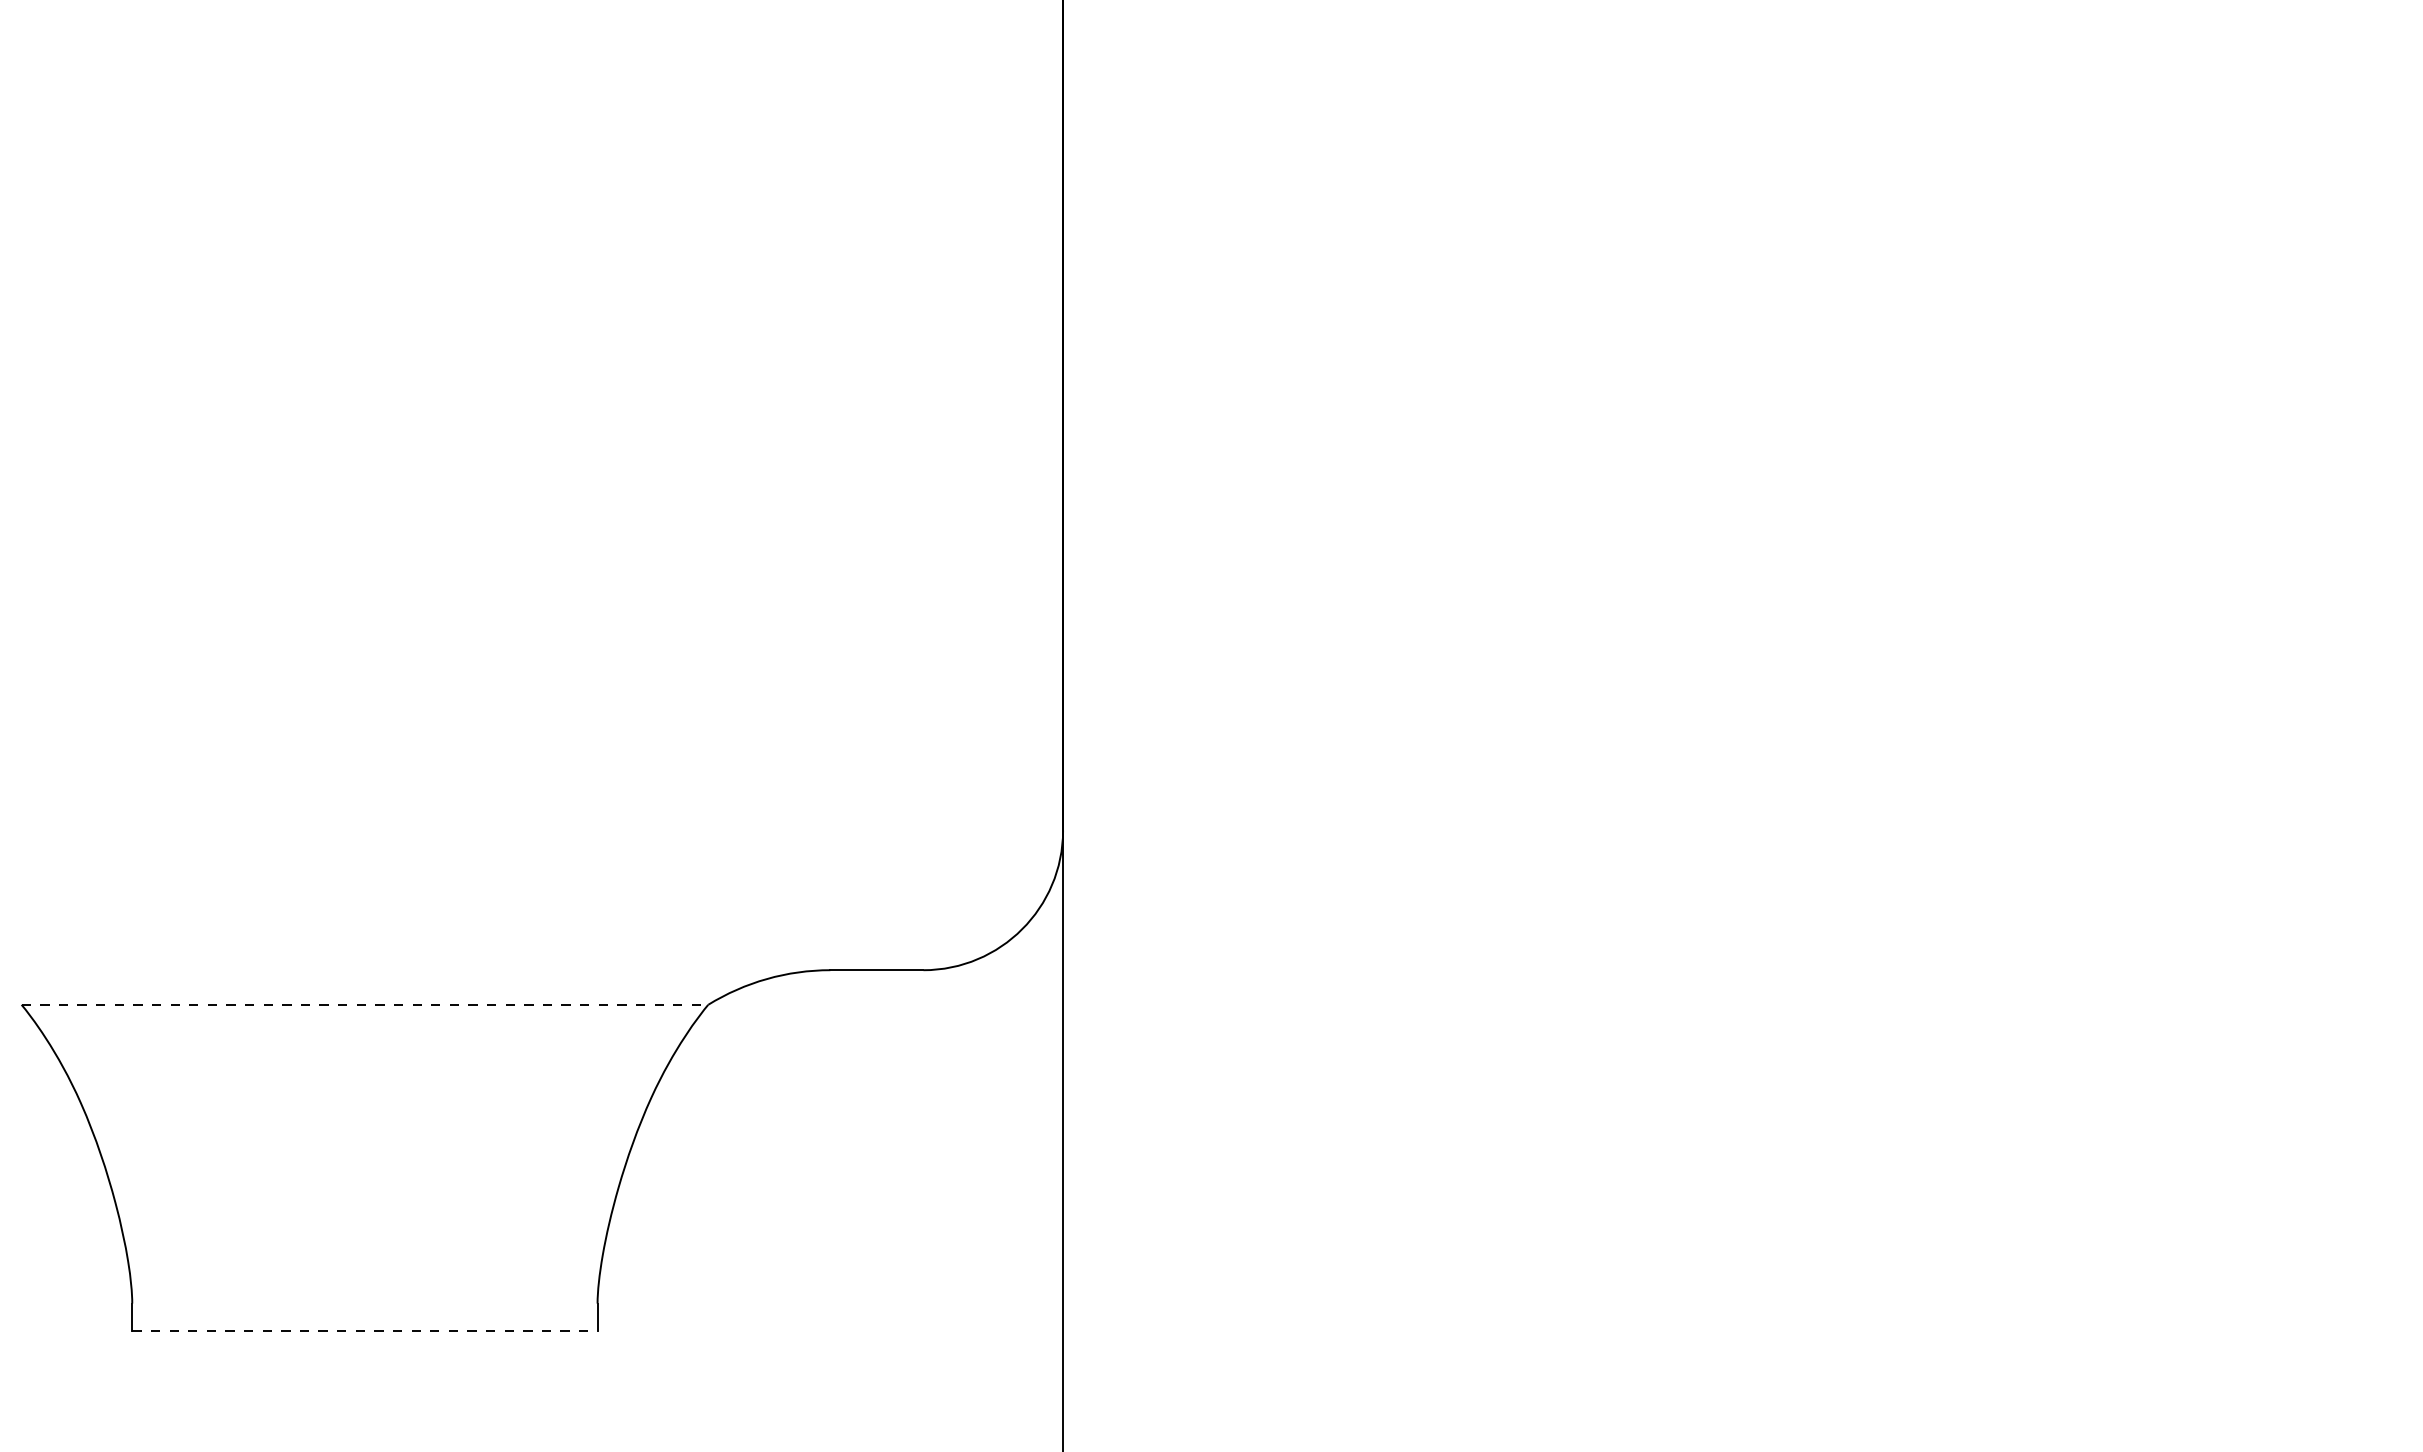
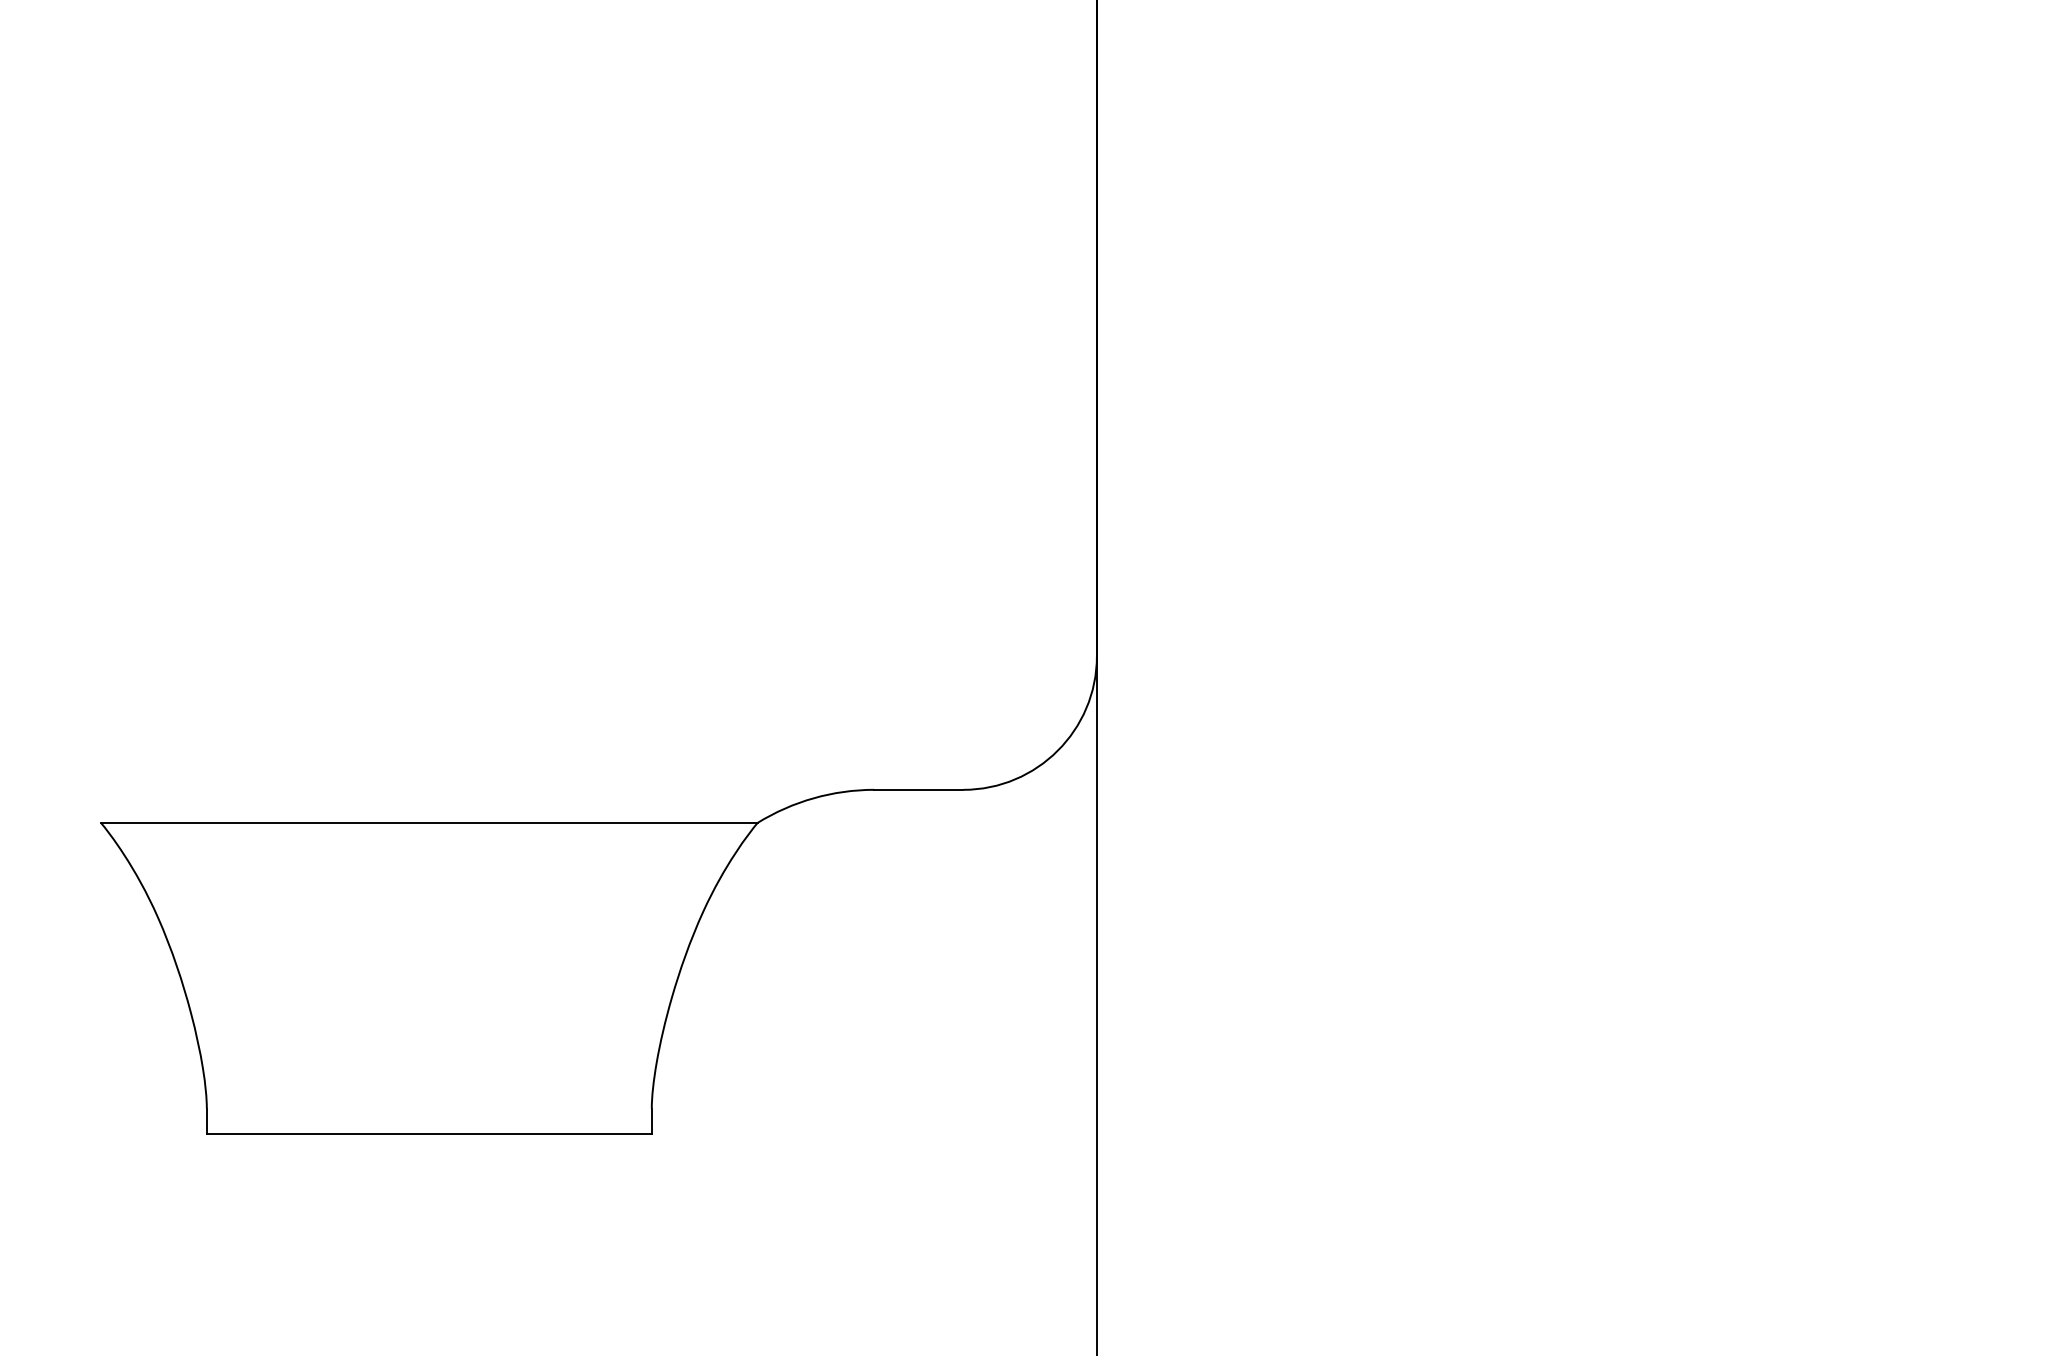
line: (365, 1004) -> (429, 822), dashed -> solid
line: (364, 1330) -> (428, 1134), dashed -> solid

